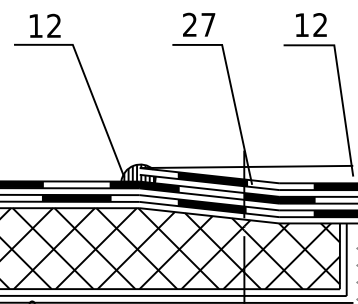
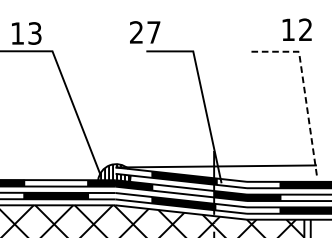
text: (199, 24) -> (145, 32), moved
text: (311, 24) -> (297, 29), moved
text: (54, 26) -> (35, 33), 12 -> 13
line: (339, 84) -> (303, 88), solid -> dashed

